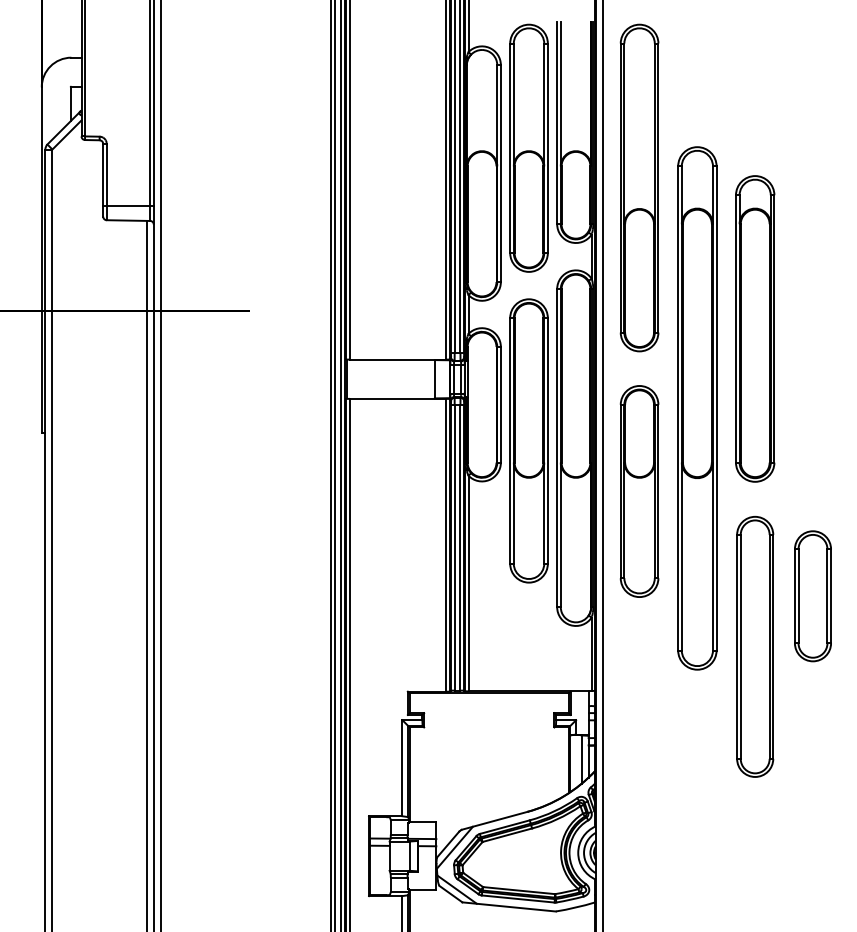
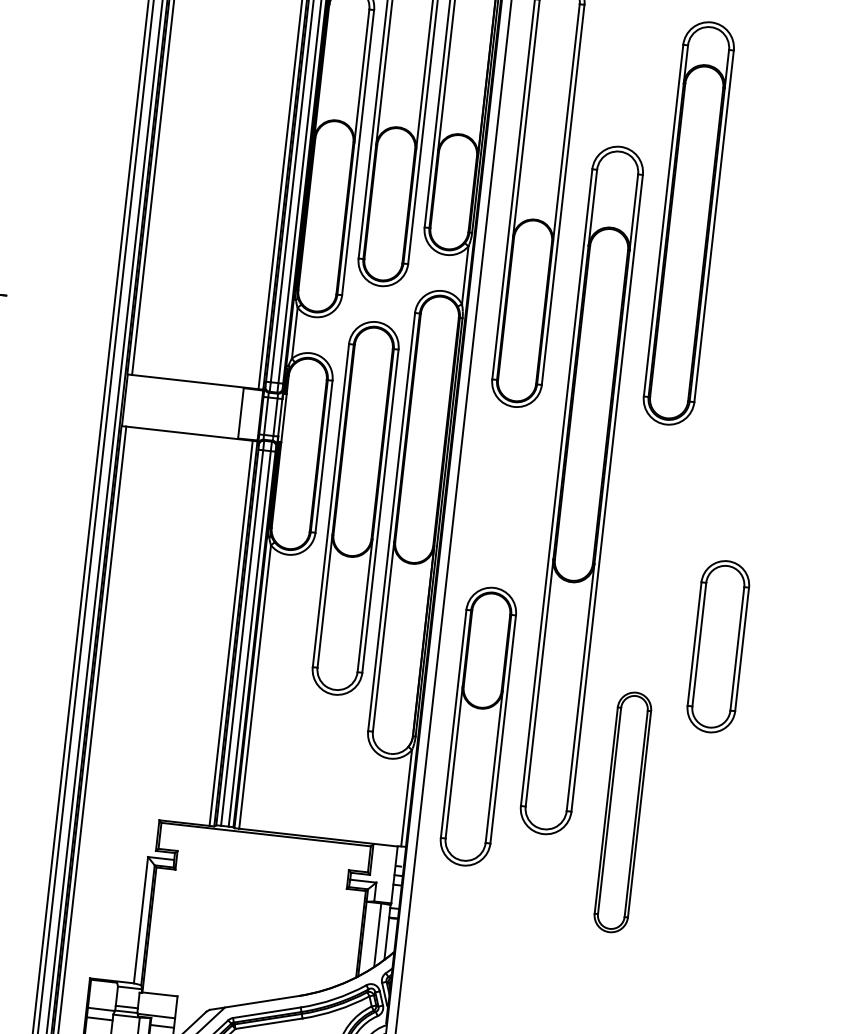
part: (755, 328) -> (689, 222), moved
part: (639, 491) -> (478, 726), moved
part: (812, 596) -> (717, 646), moved
part: (755, 646) -> (623, 812), size x0.7

